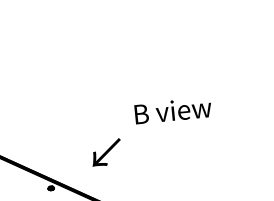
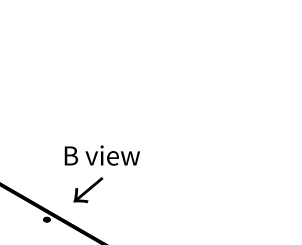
text: (172, 110) -> (101, 155), moved
text: (106, 152) -> (88, 189), moved

